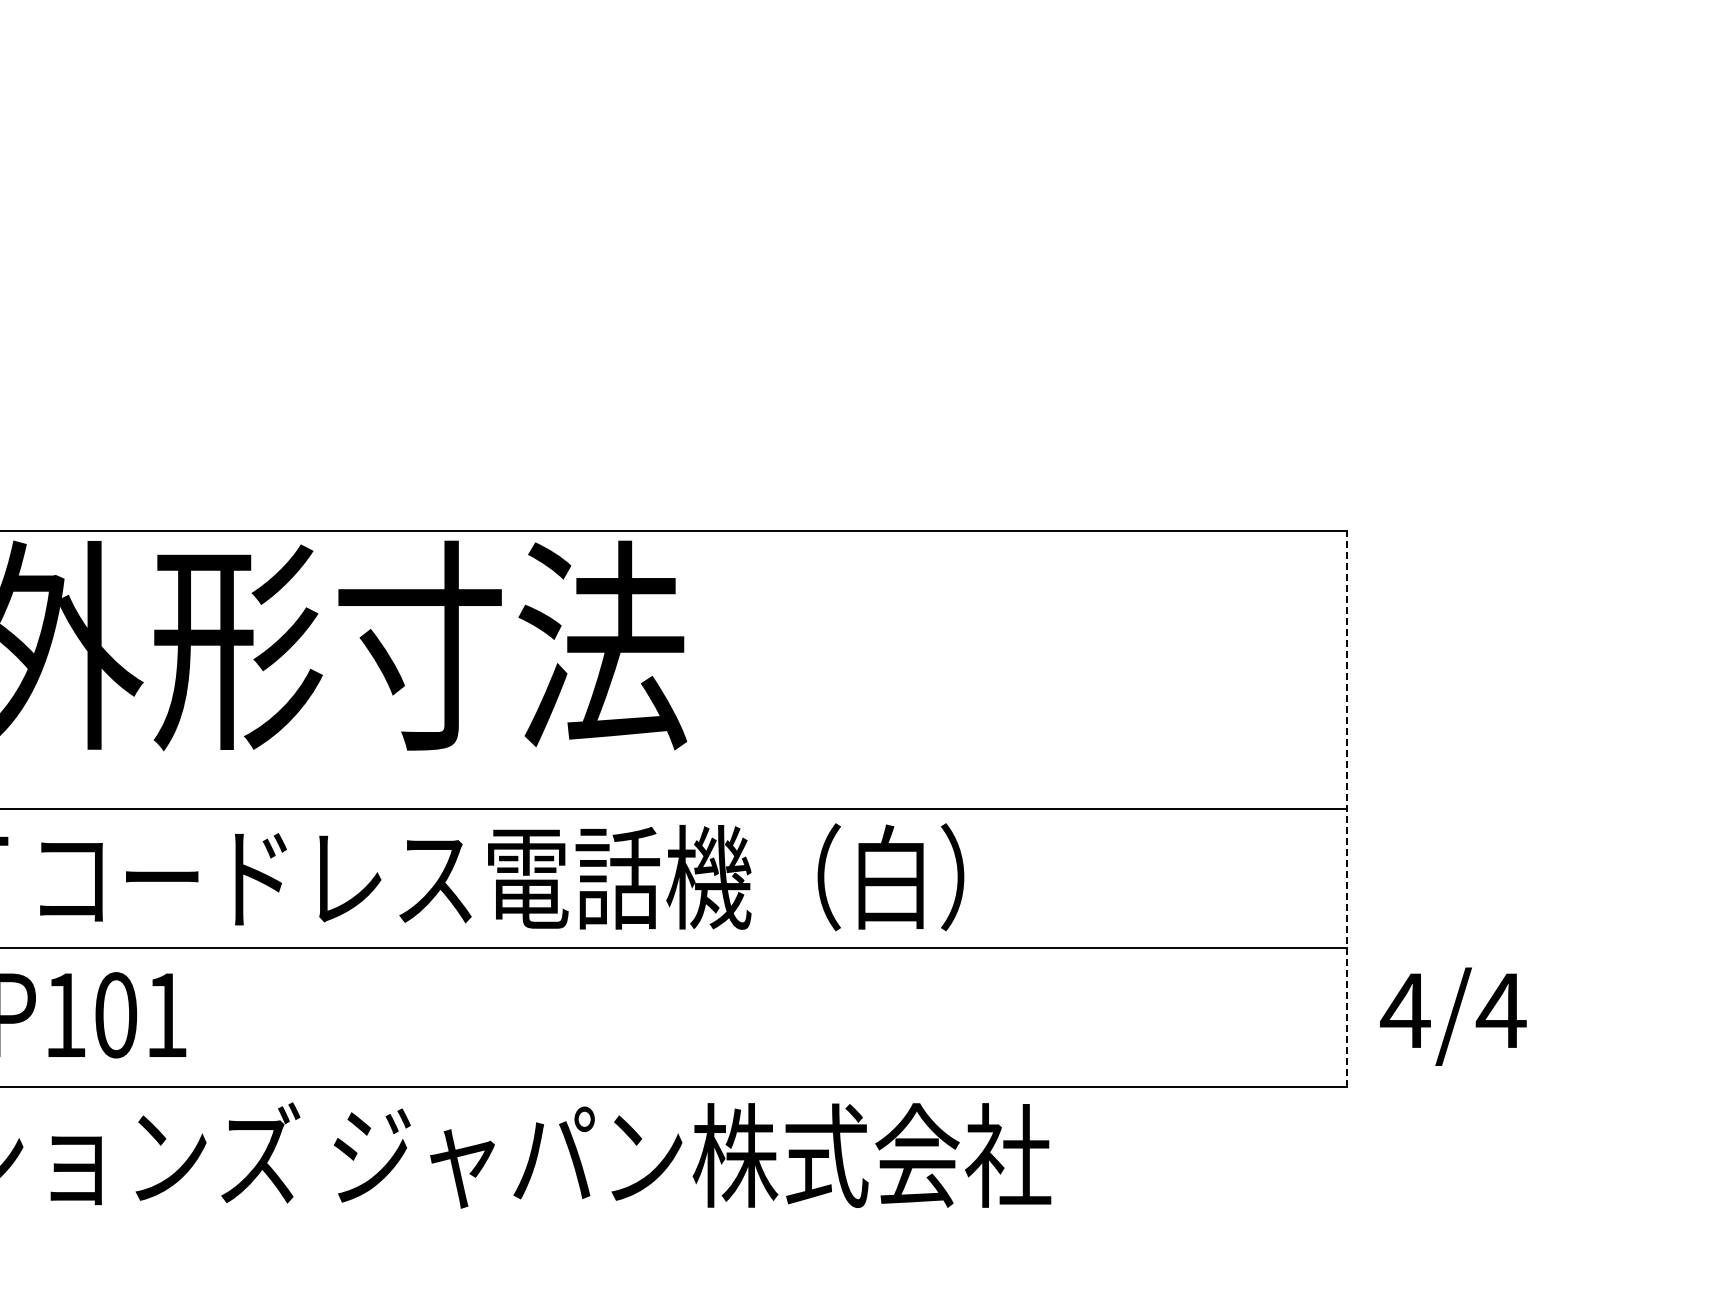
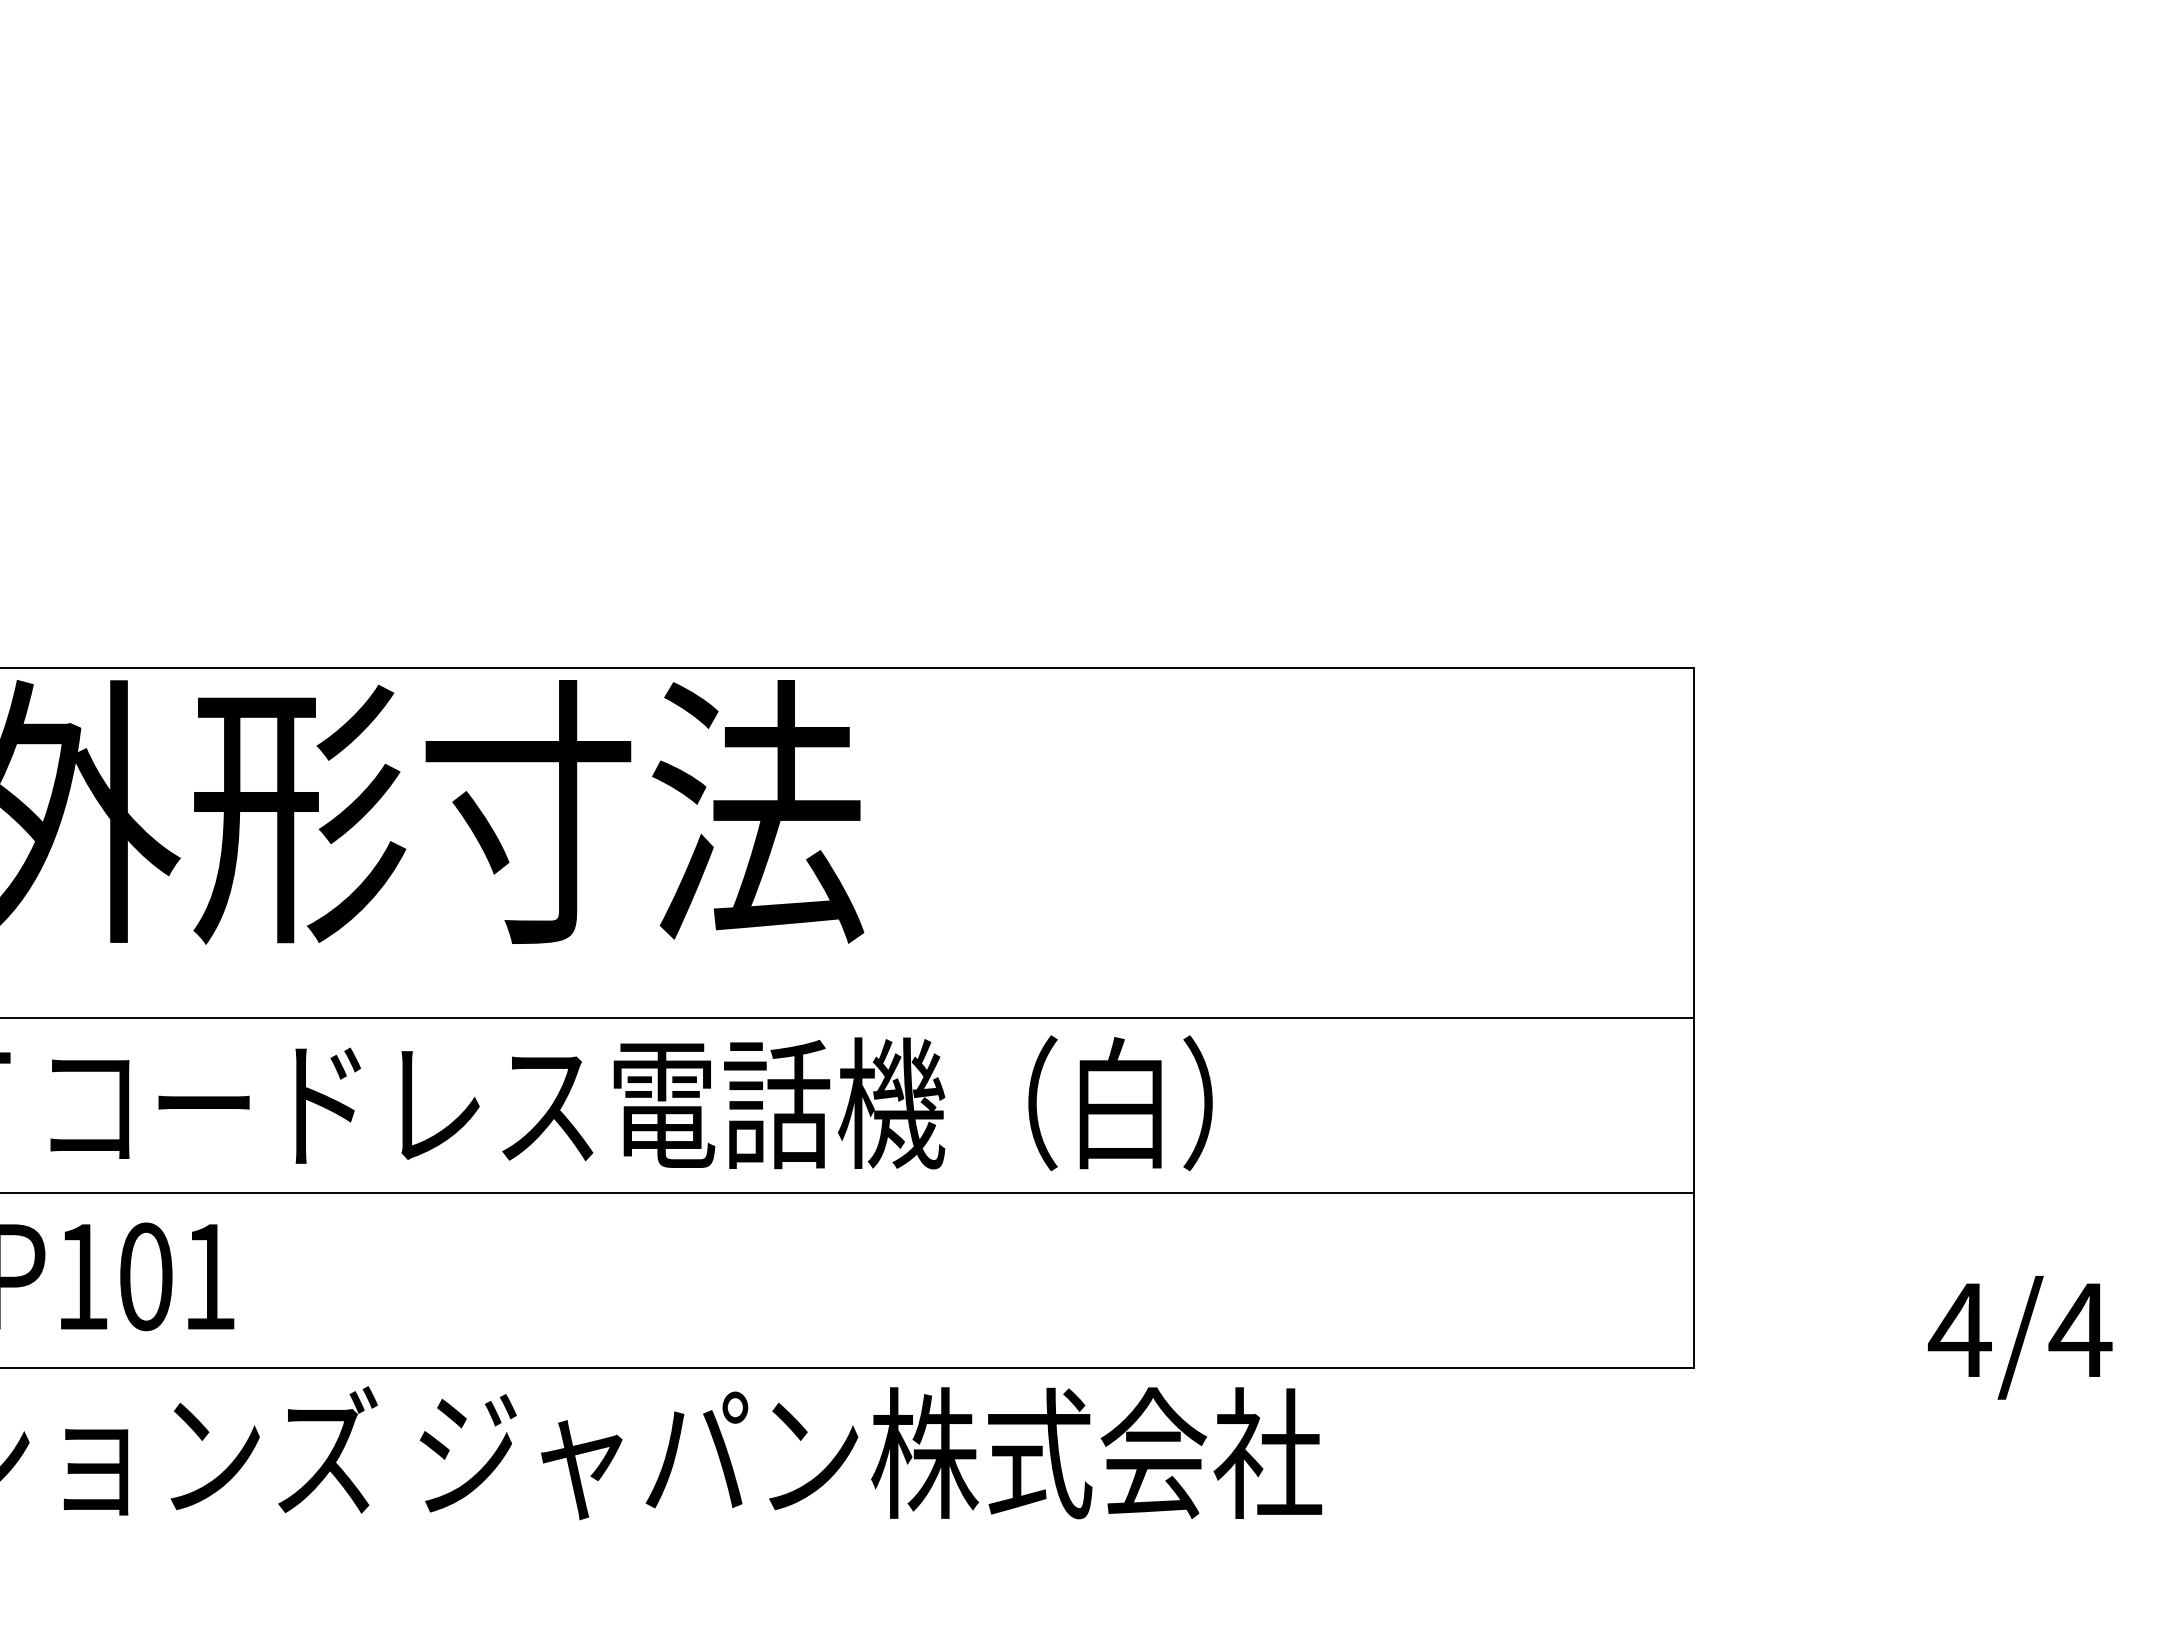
line: (1346, 808) -> (1693, 1016), dashed -> solid
text: (1453, 1016) -> (2020, 1337), moved

